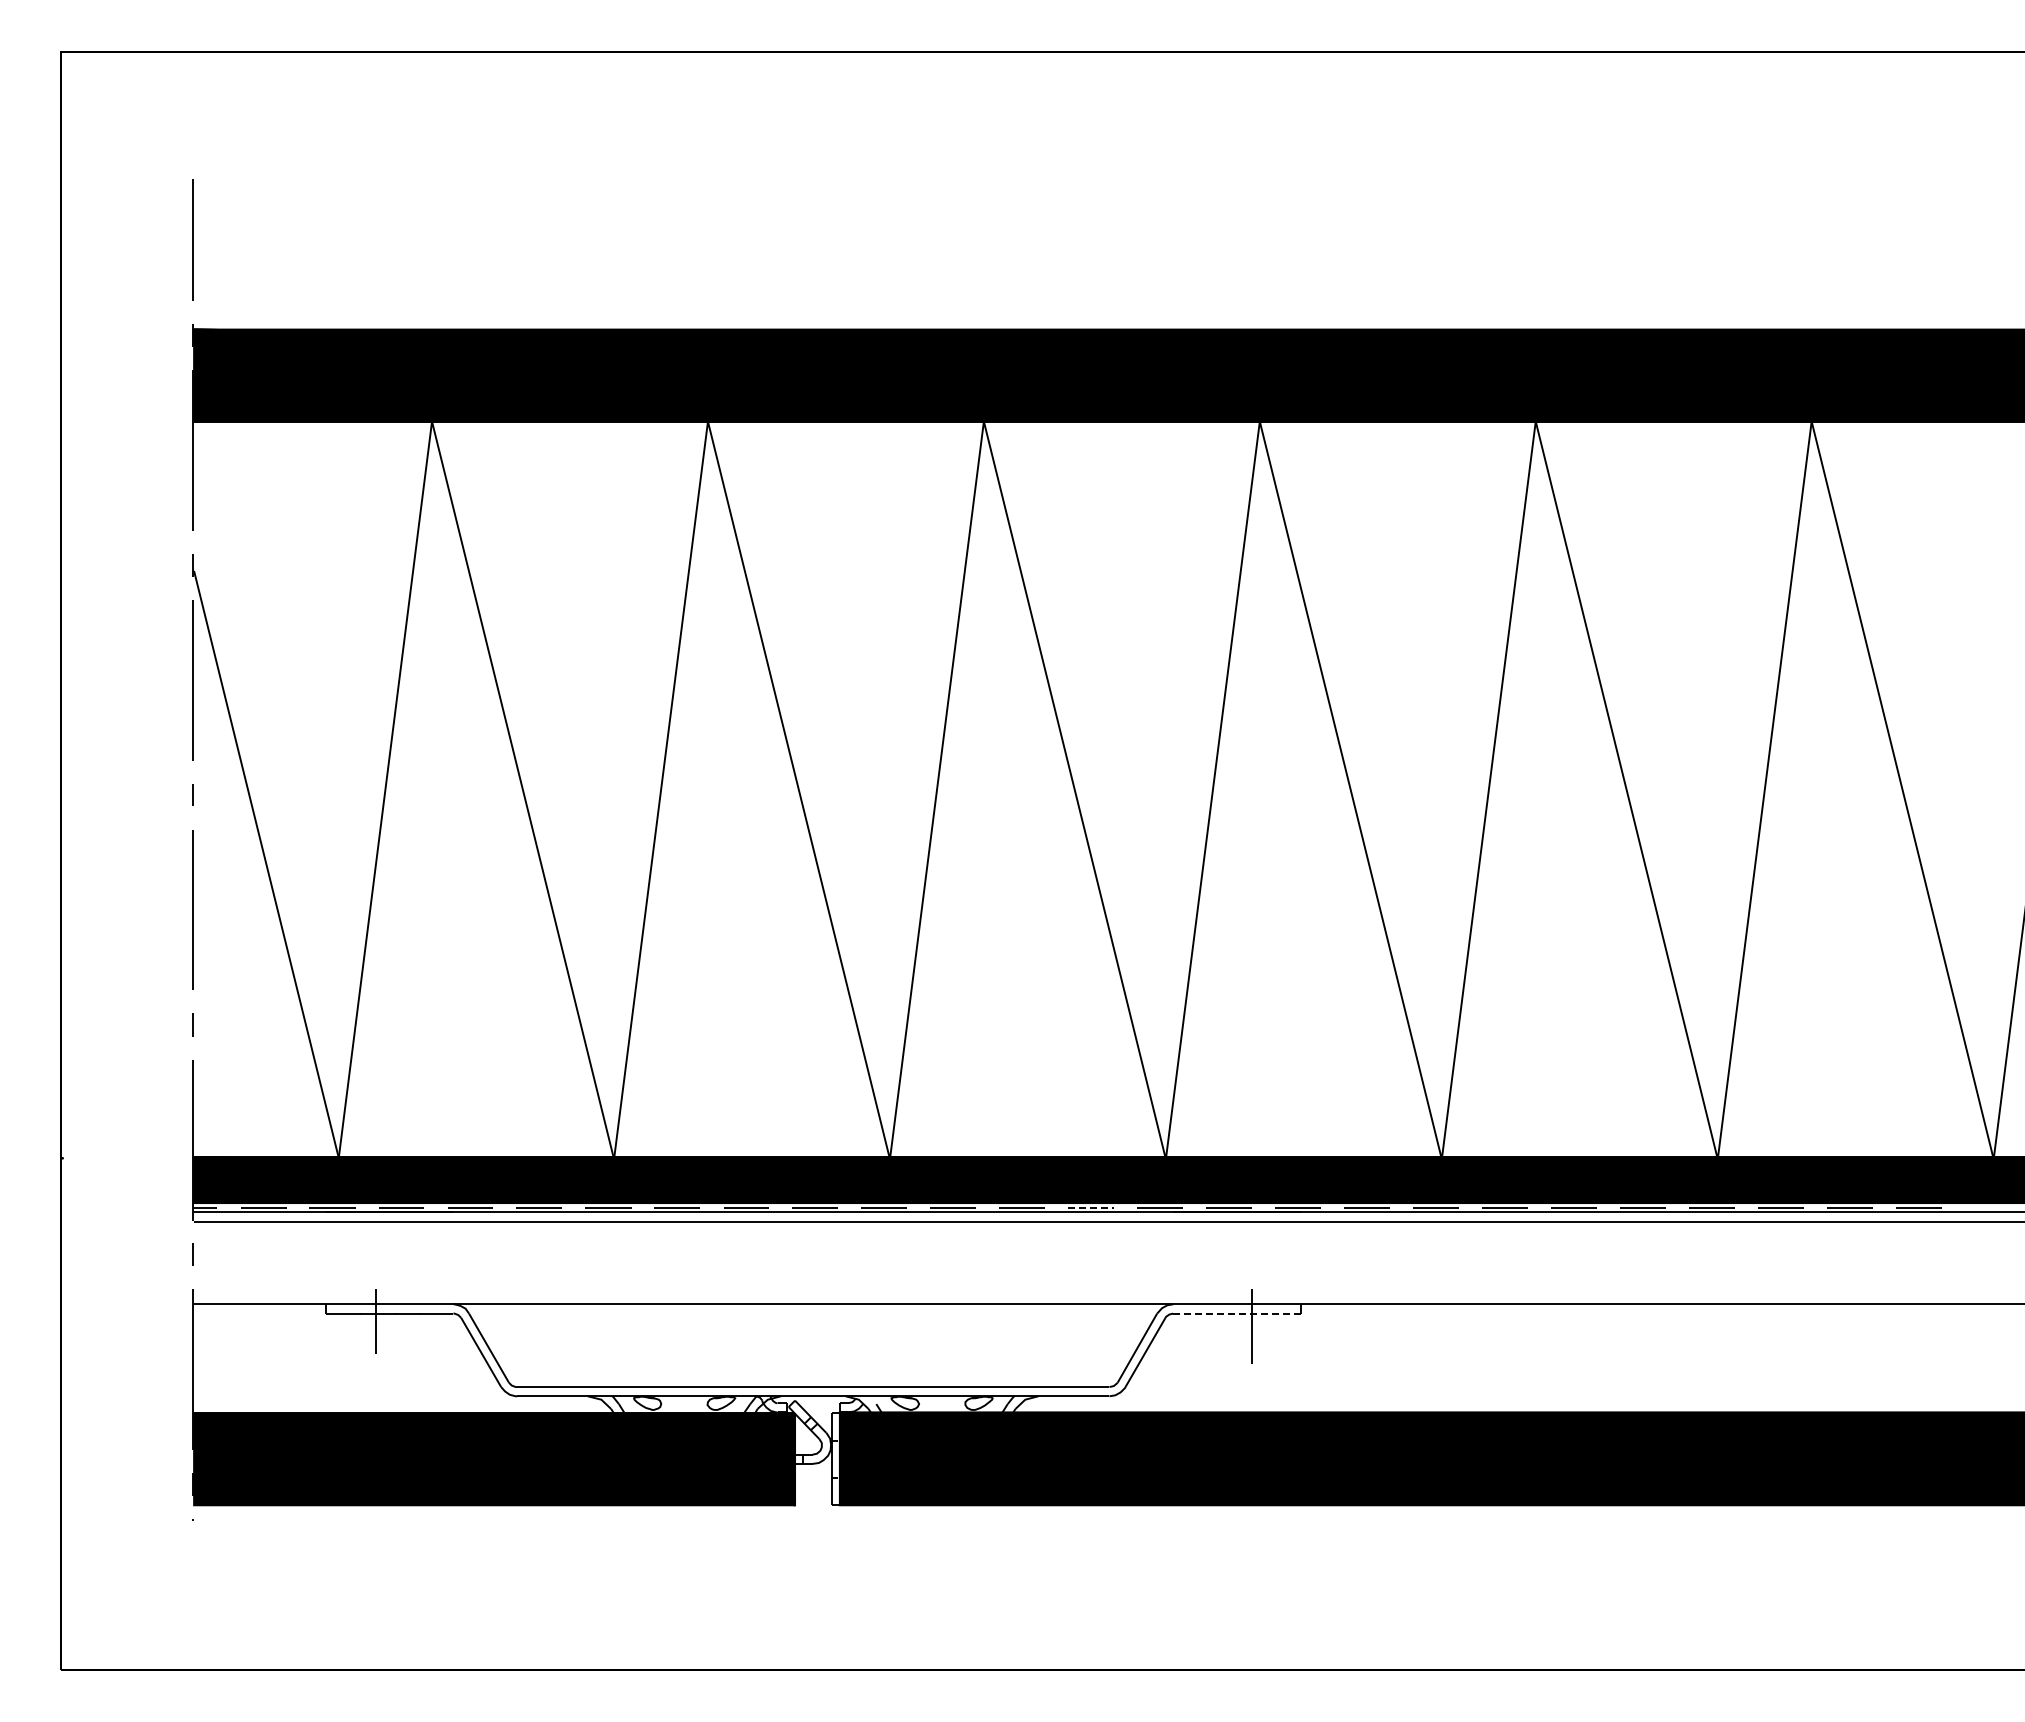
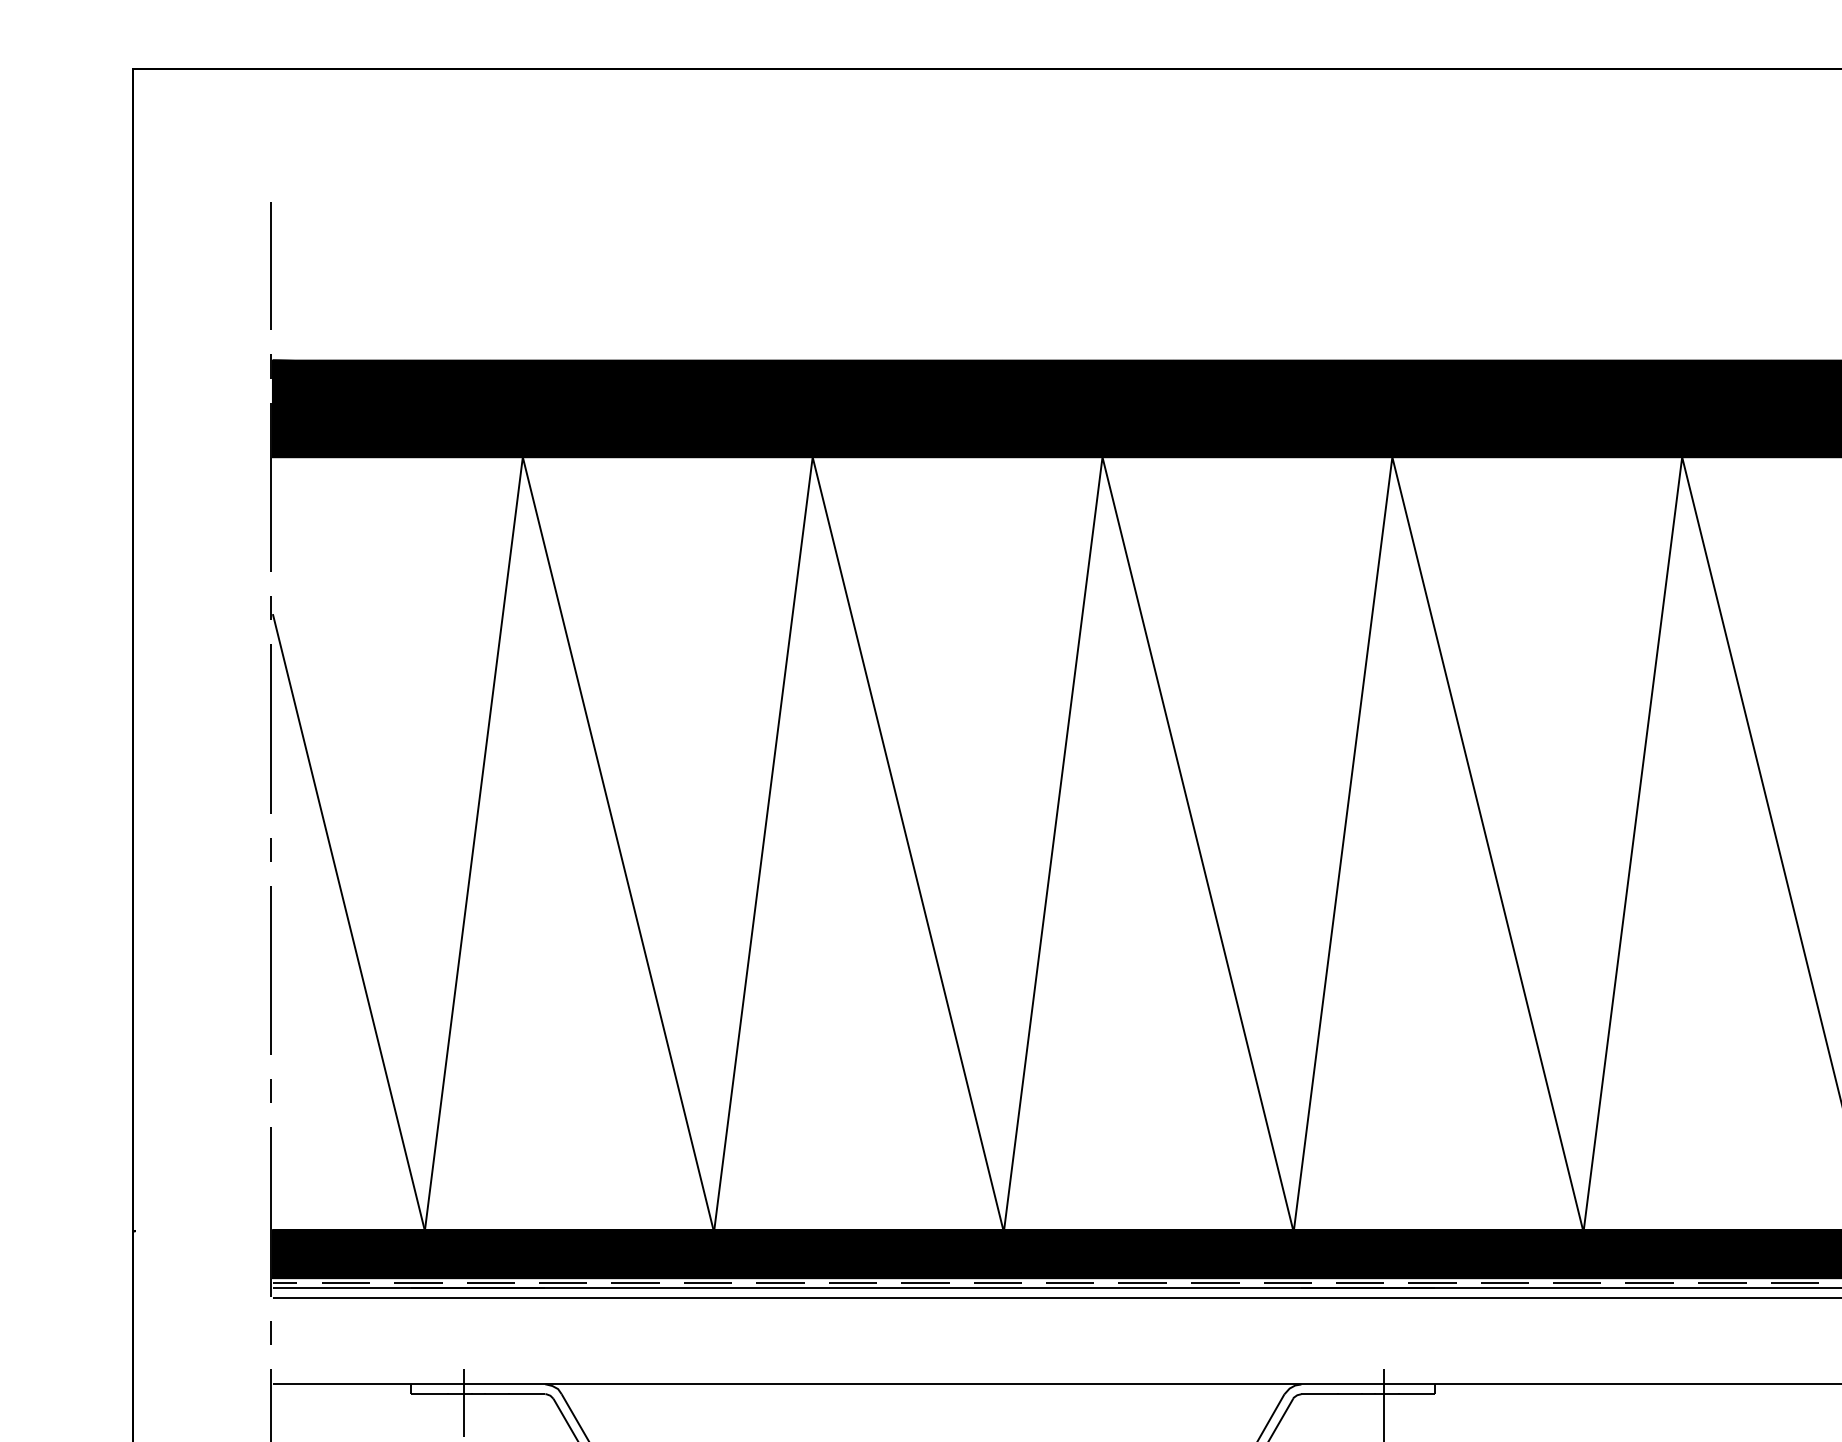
line: (1091, 1207) -> (1215, 1282), dashed -> solid
line: (1236, 1313) -> (1367, 1394), dashed -> solid

